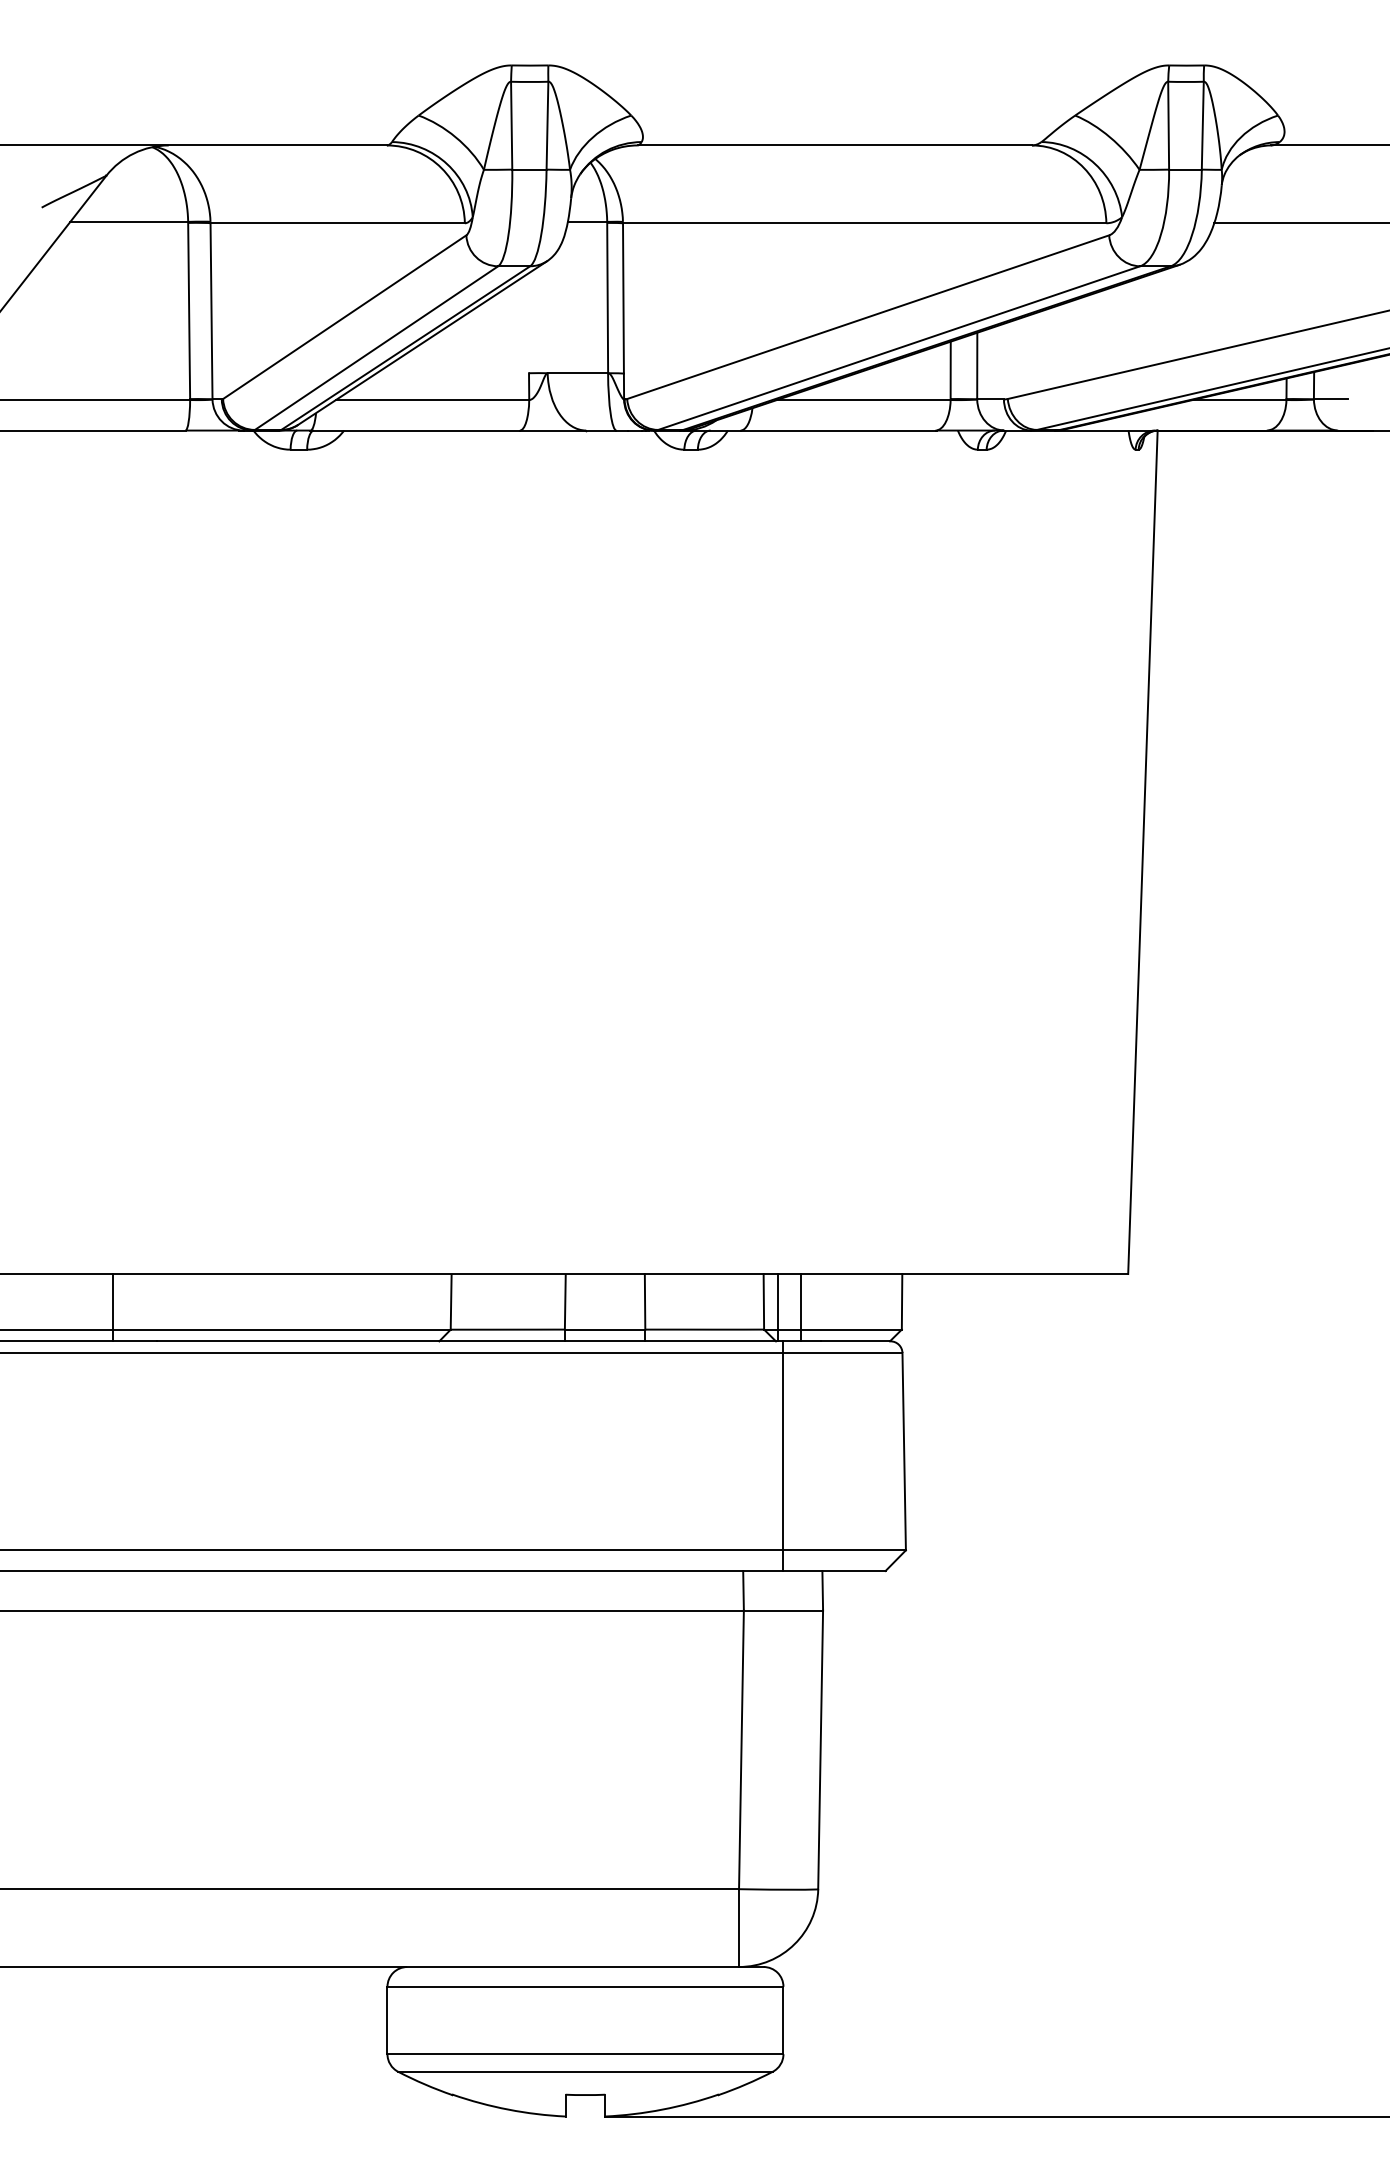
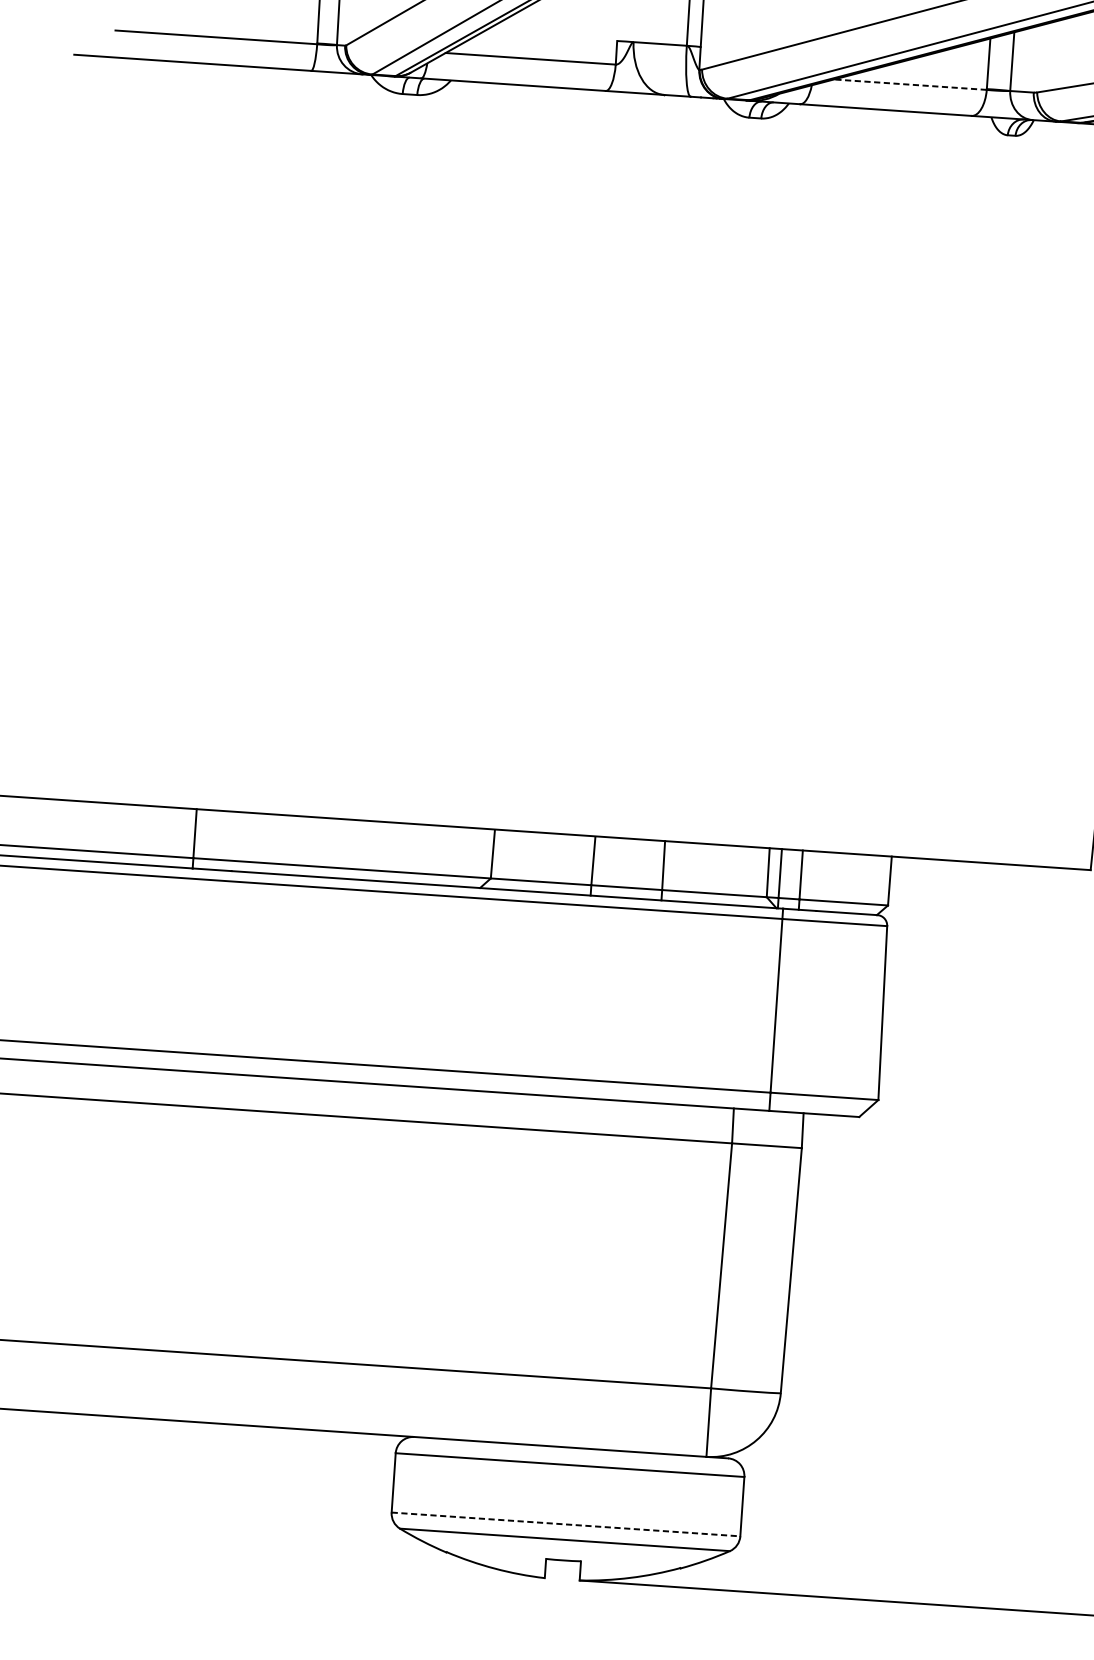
line: (863, 400) -> (910, 85), solid -> dashed
line: (585, 2054) -> (566, 1524), solid -> dashed

